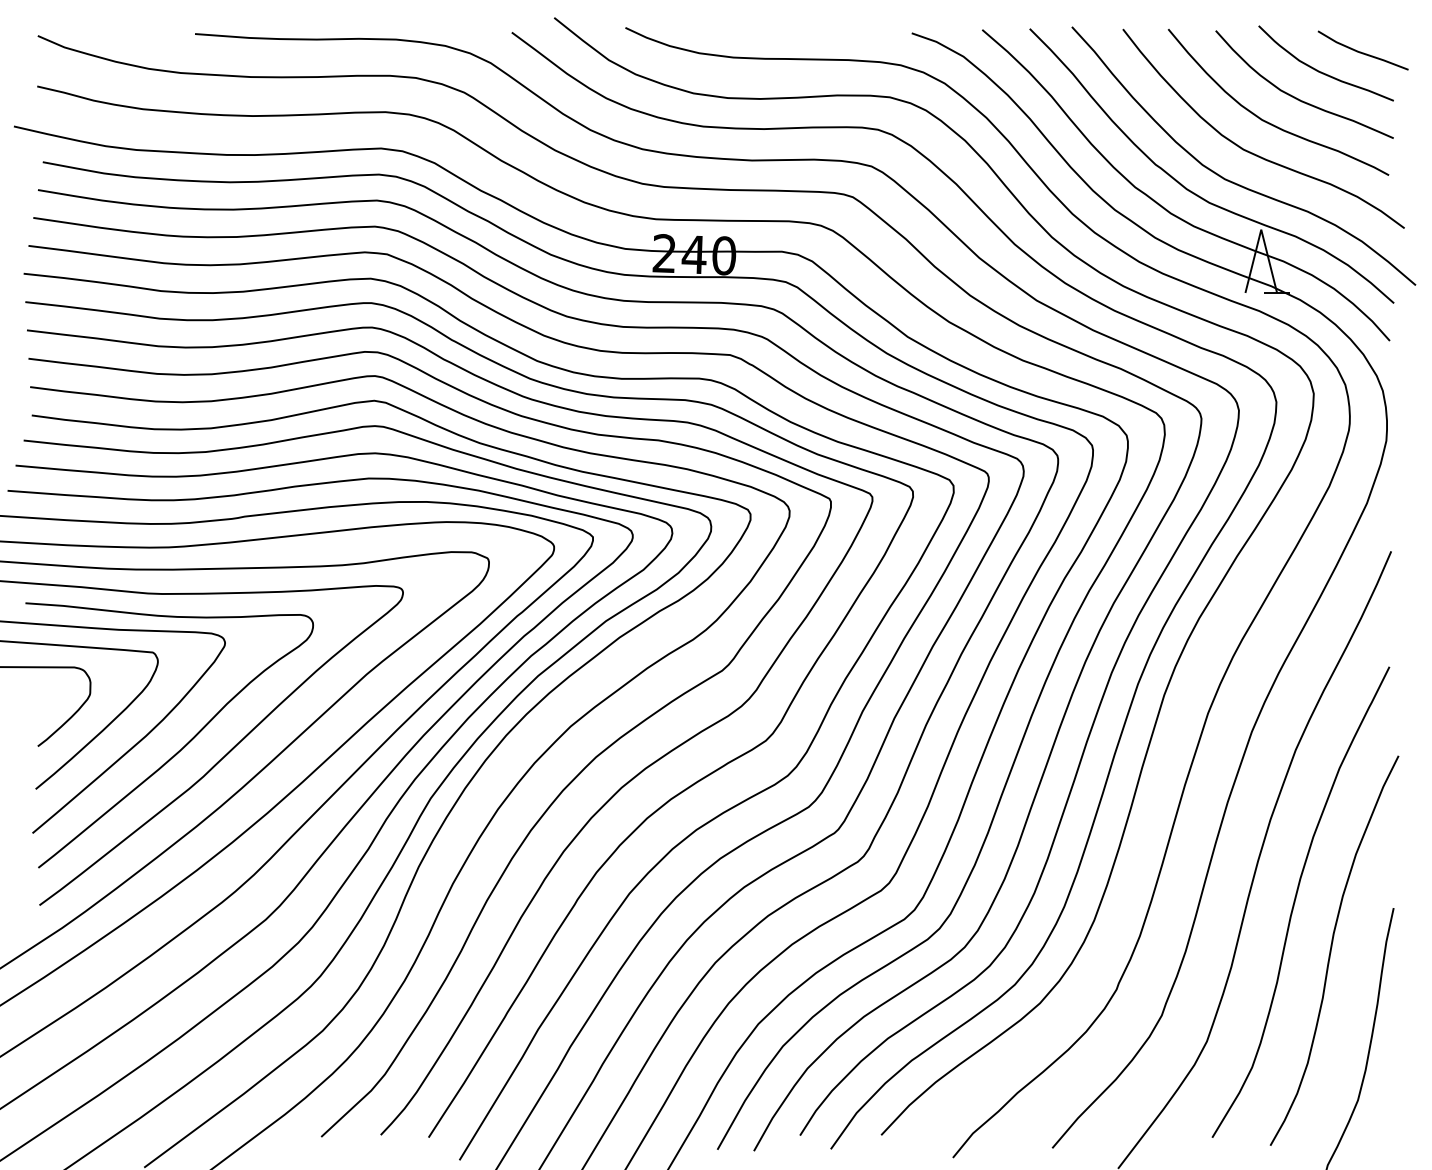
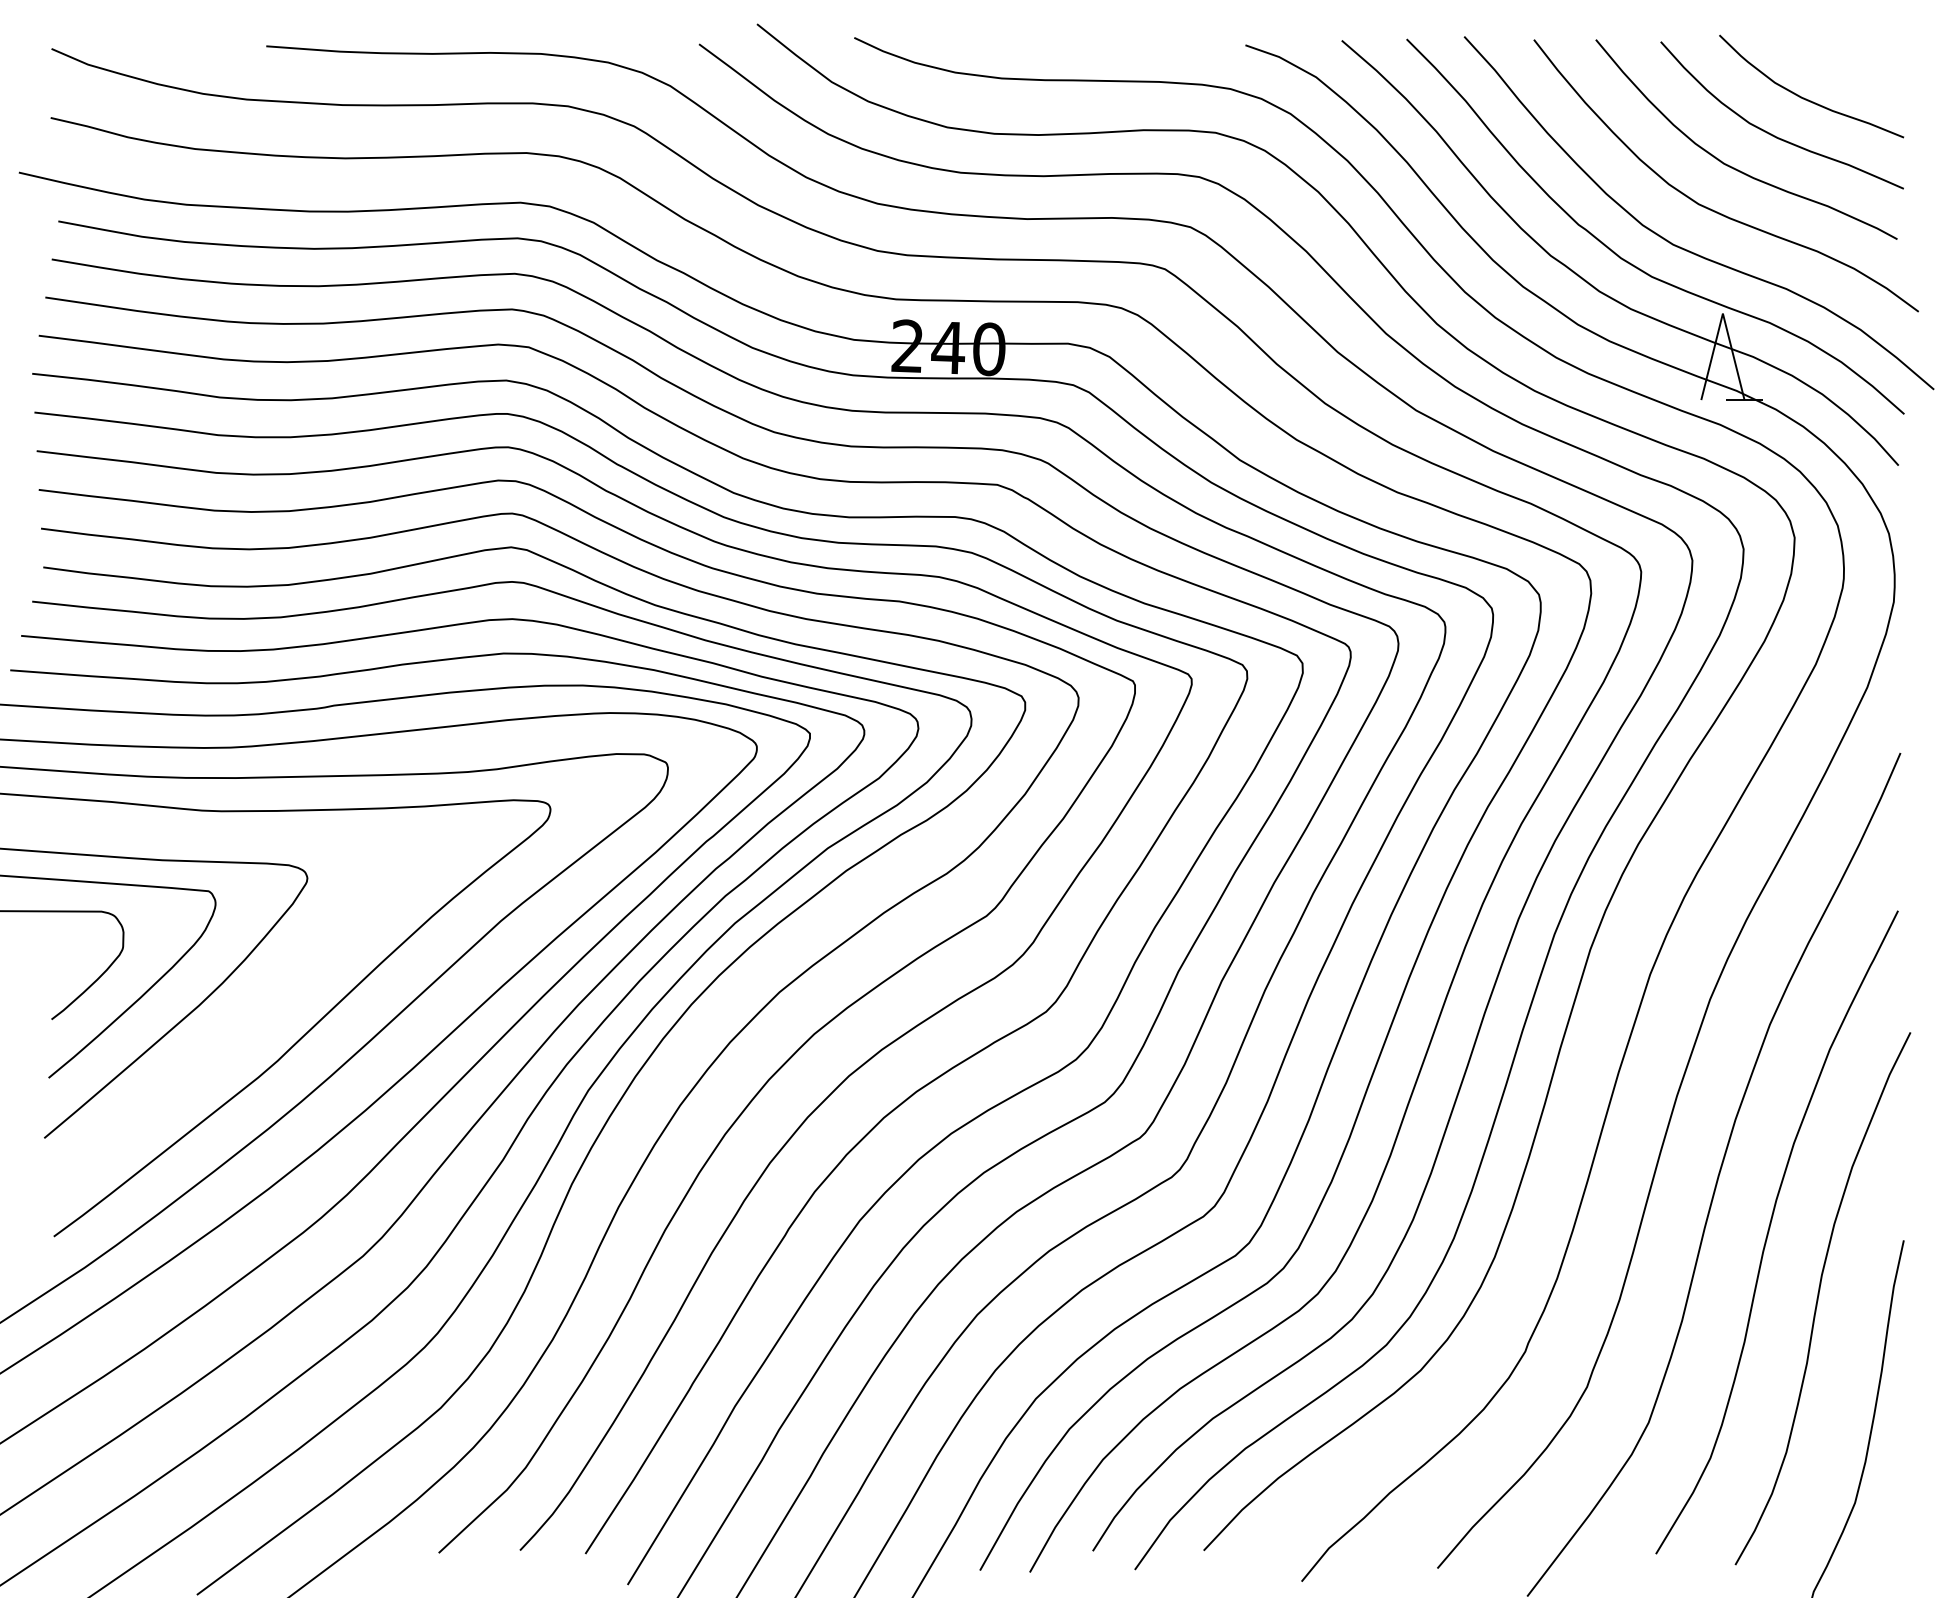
line: (1362, 52) -> (1861, 71), removed
curve: (182, 747) -> (248, 1021), removed

